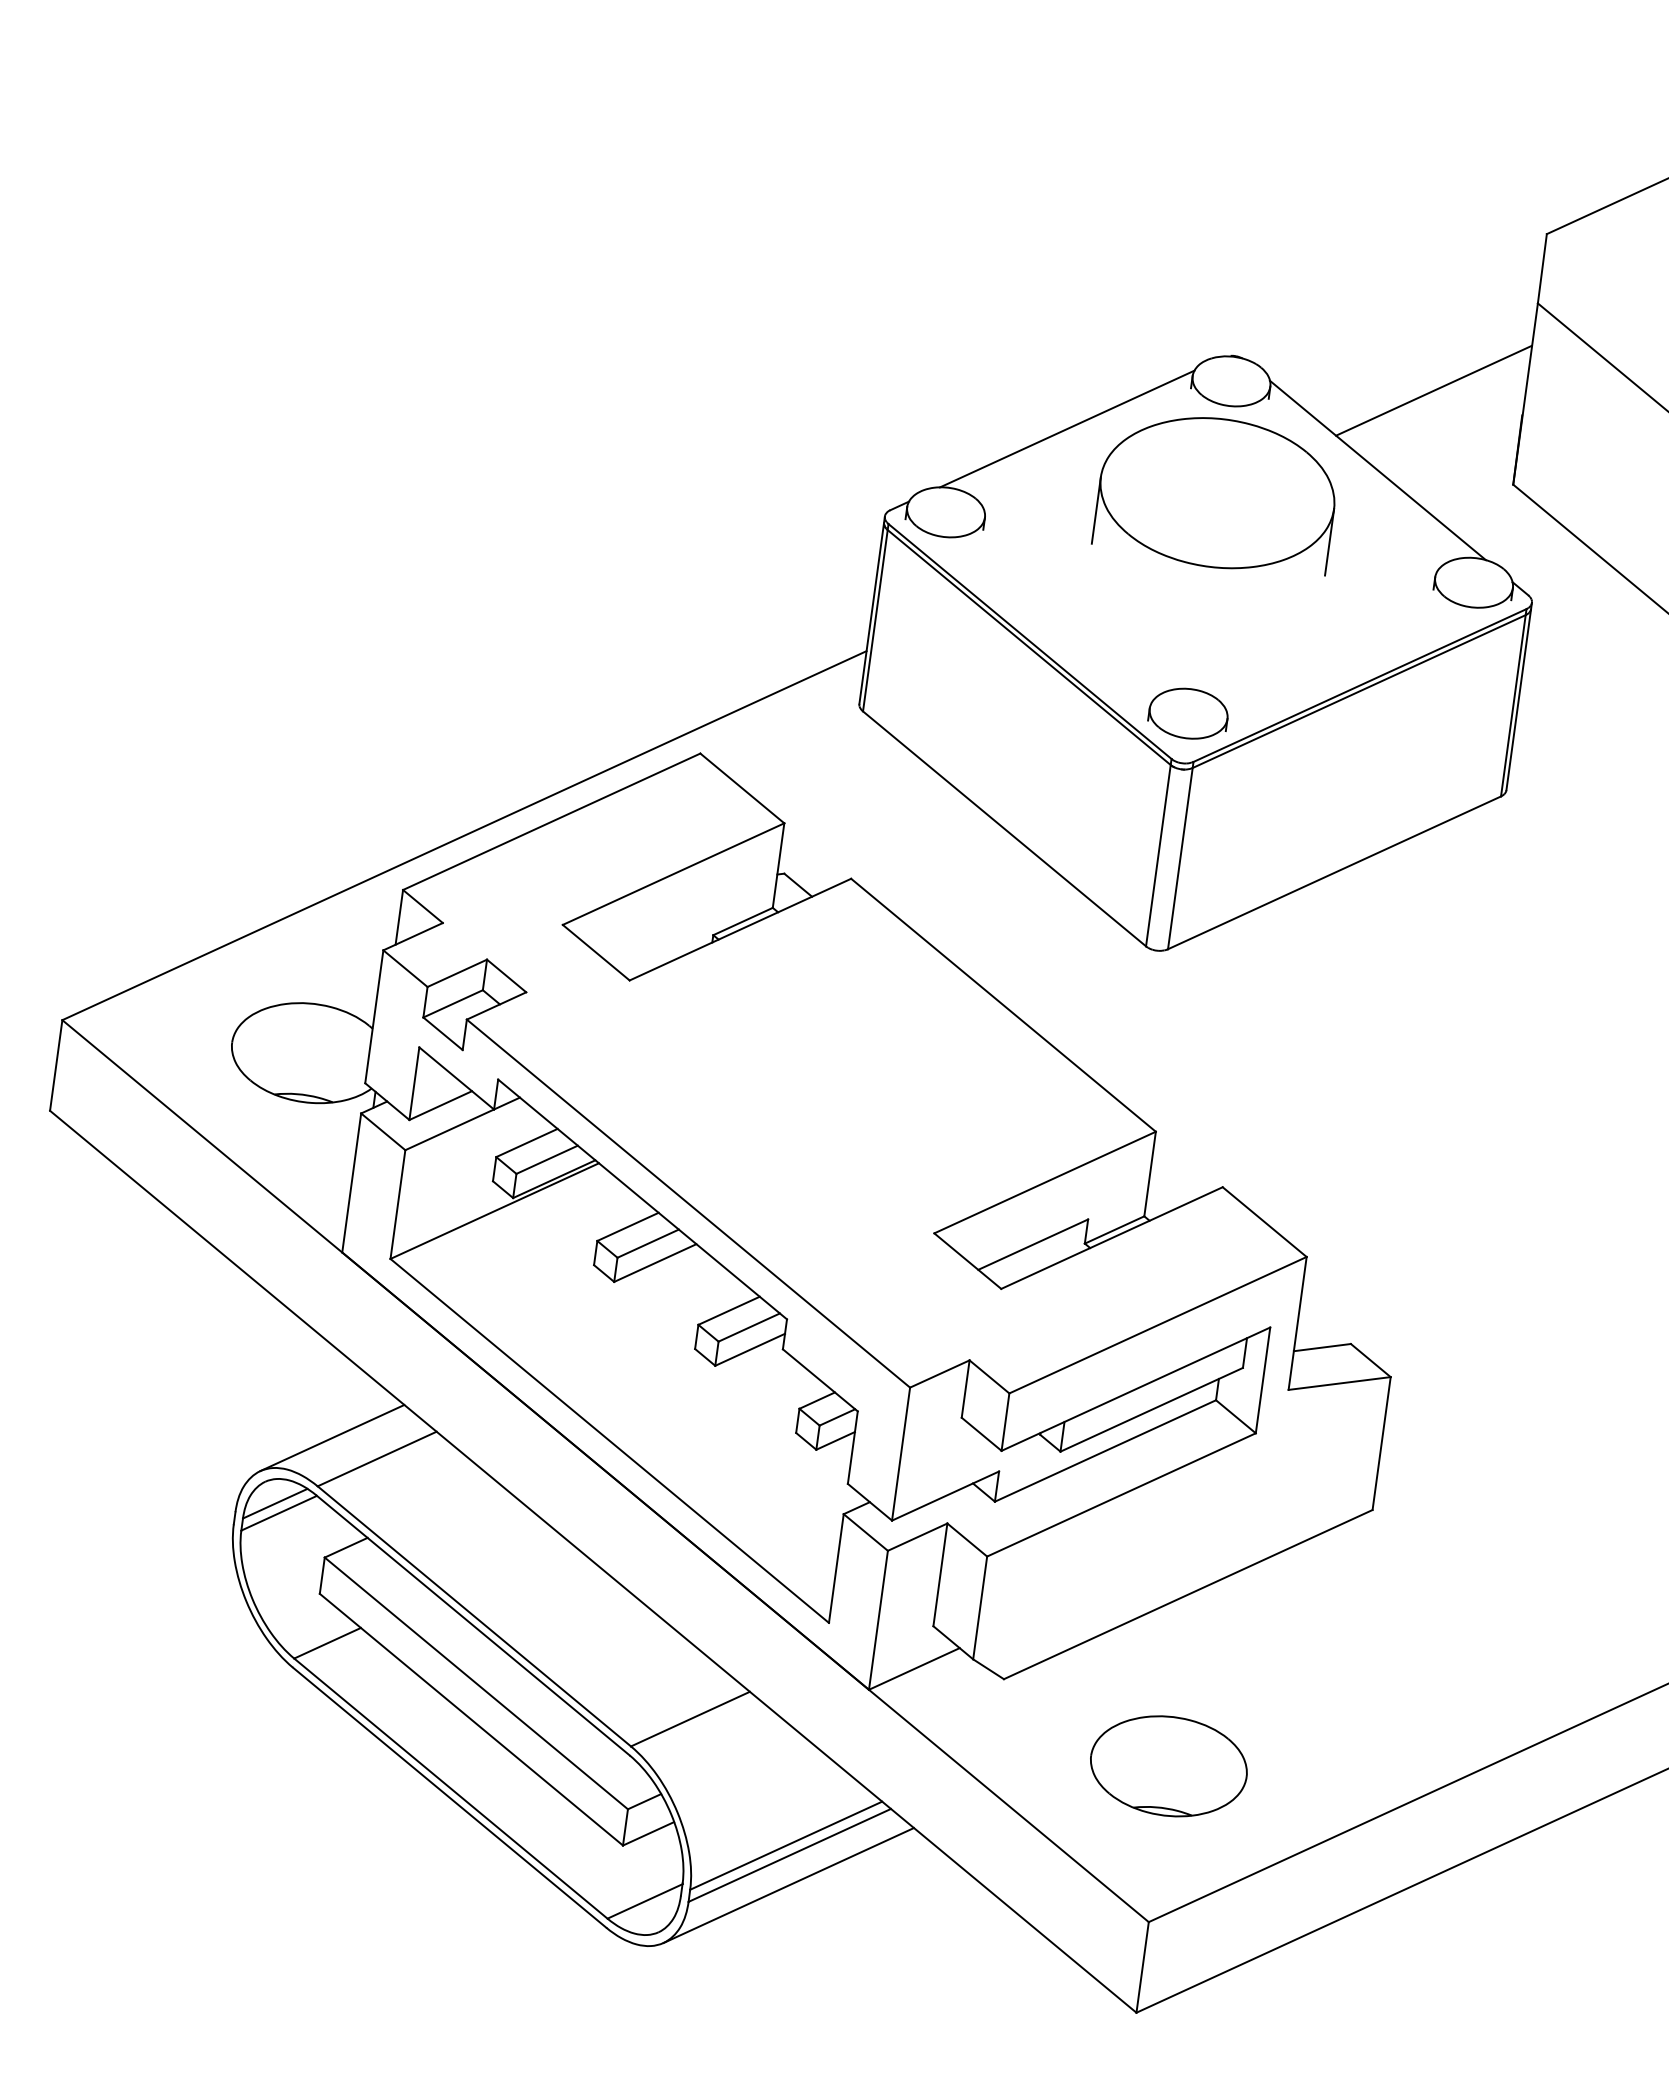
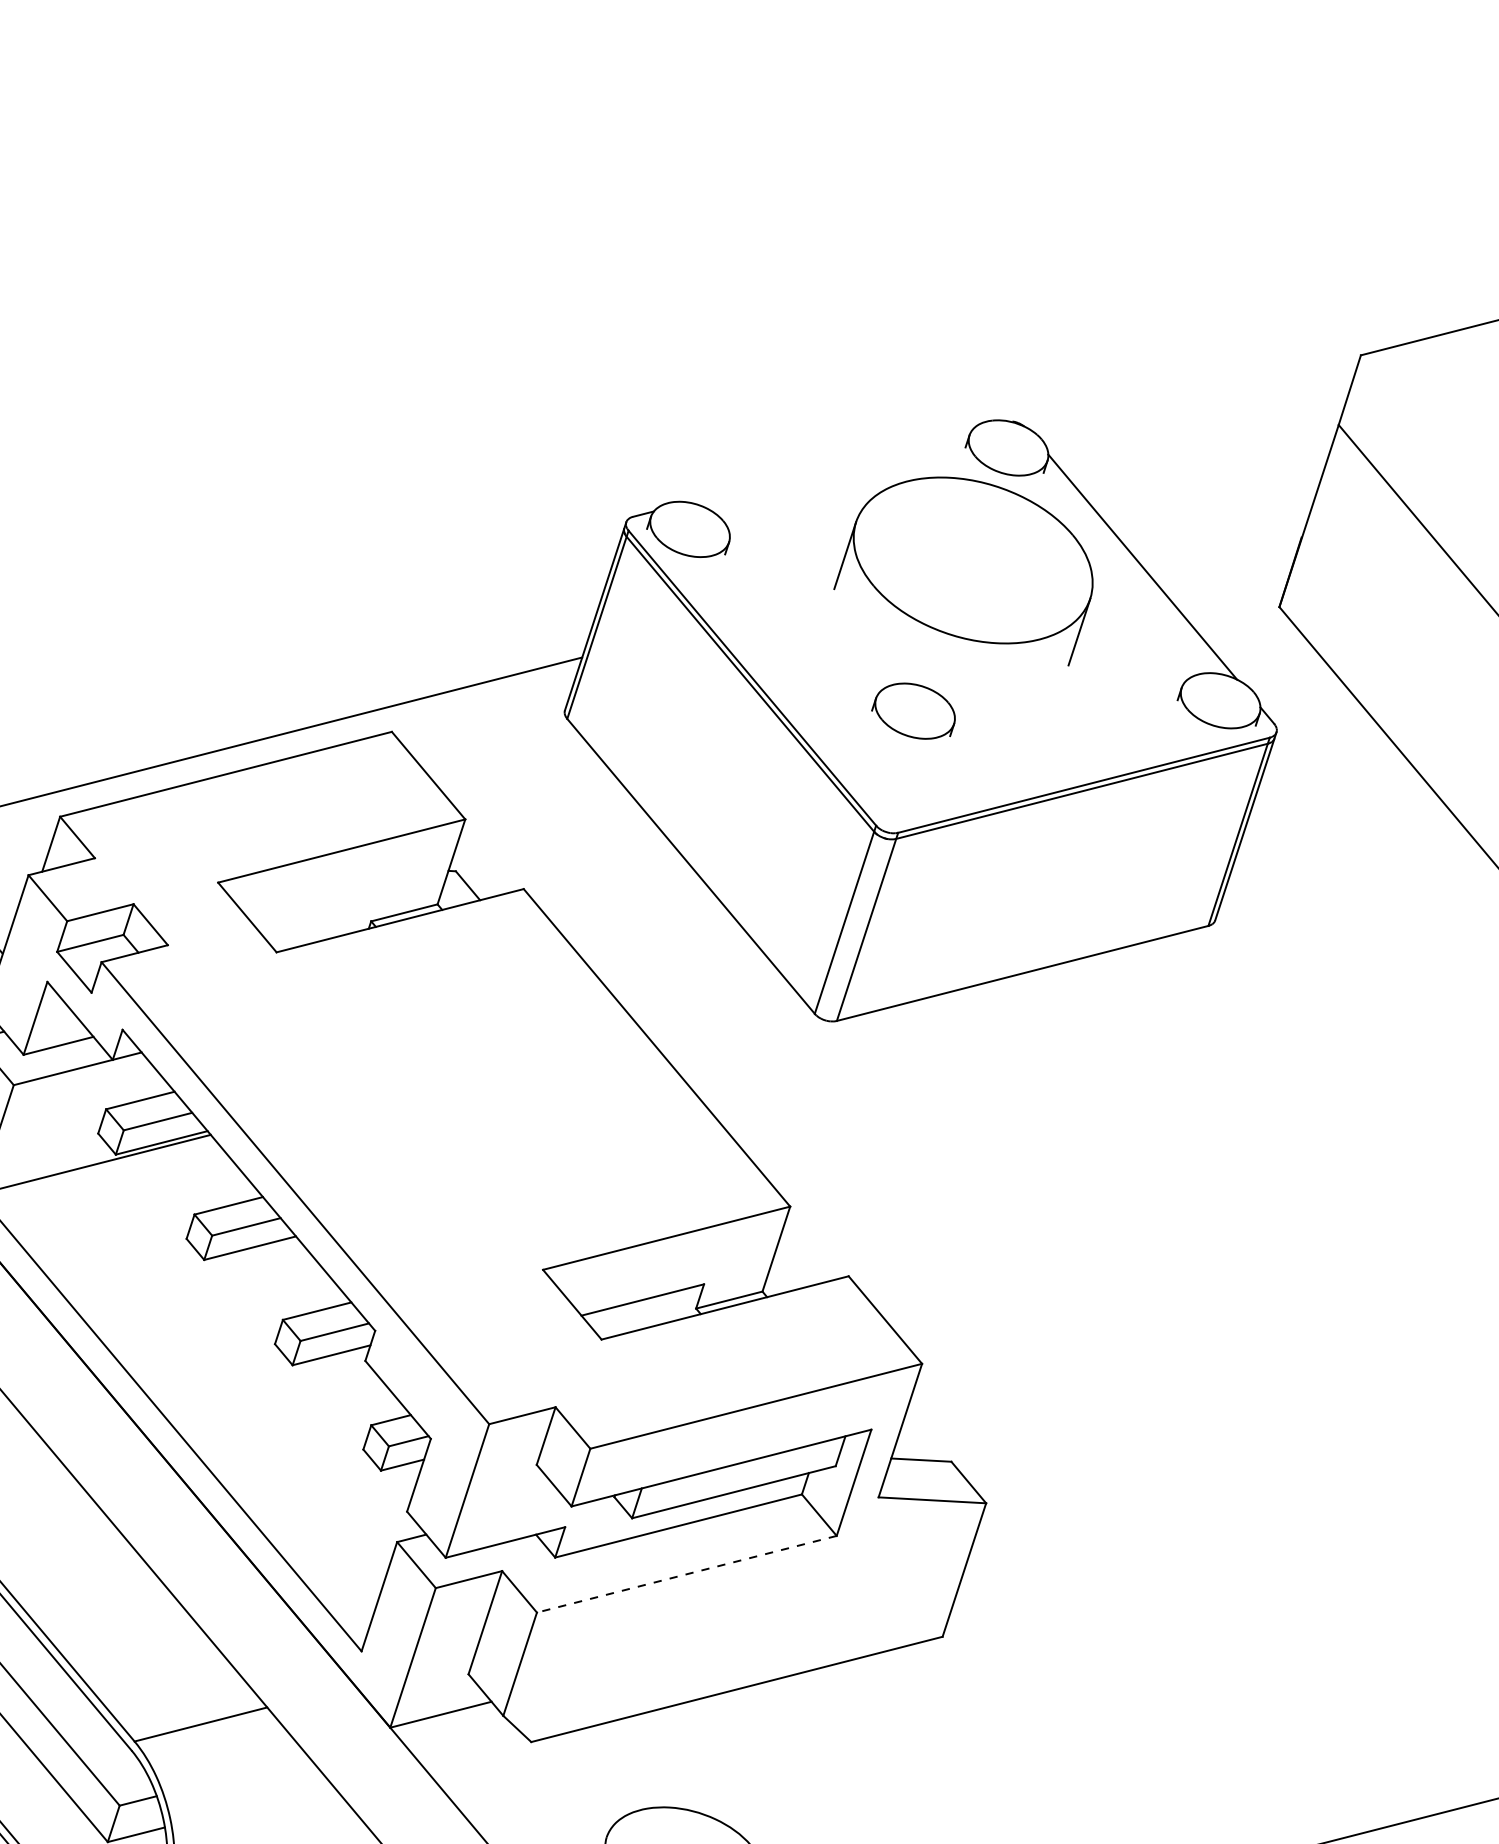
line: (1433, 390) -> (1214, 495), removed
line: (1067, 428) -> (830, 465), removed
part: (1187, 713) -> (914, 710), moved
line: (1121, 1494) -> (686, 1573), solid -> dashed

